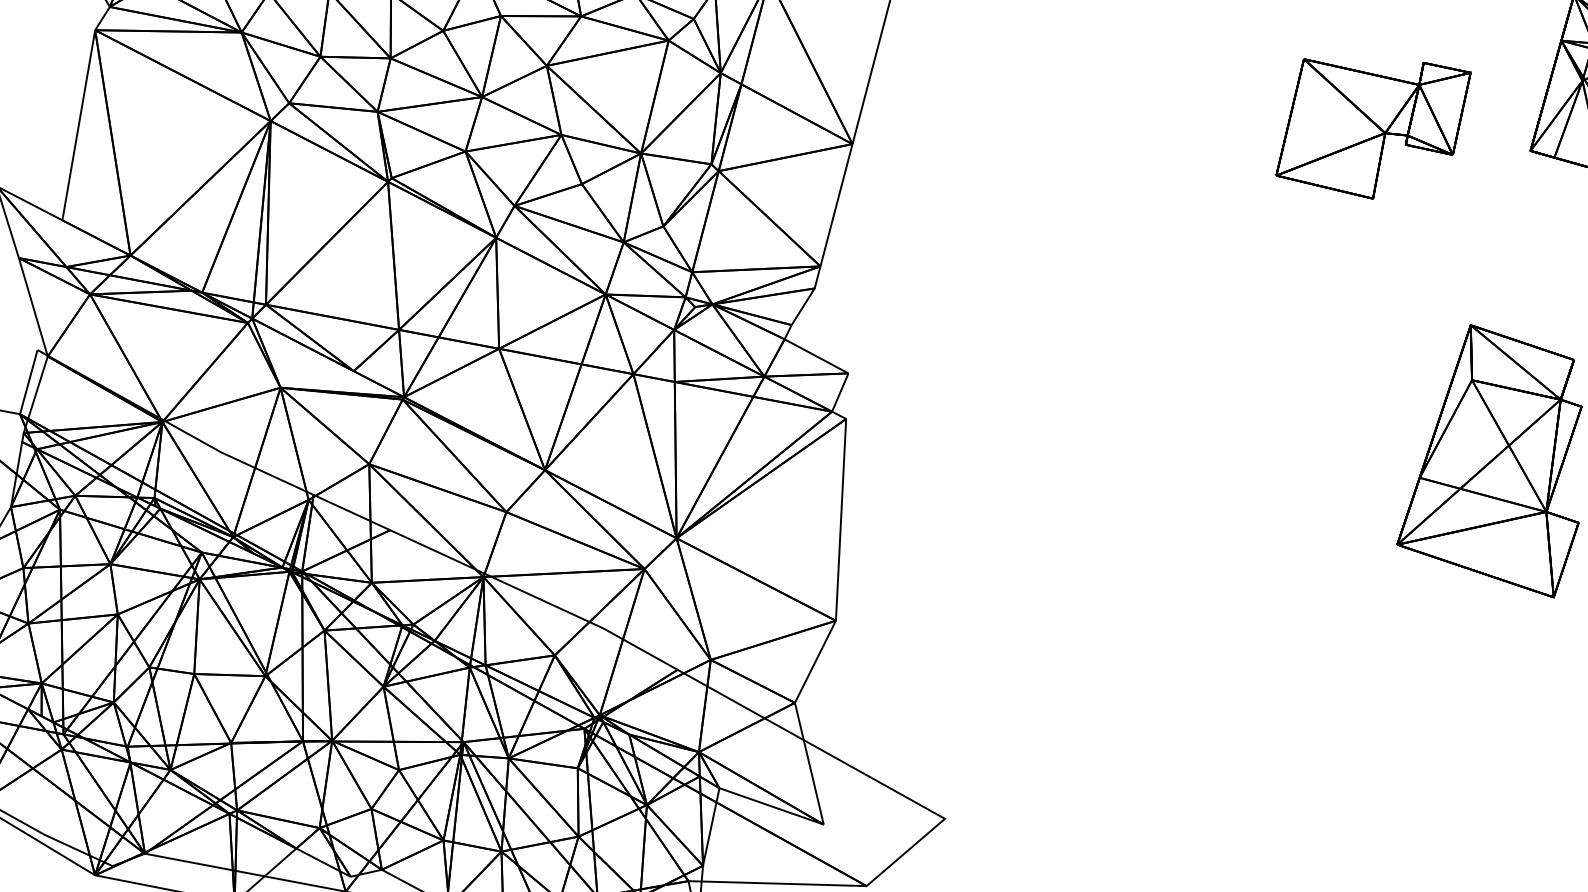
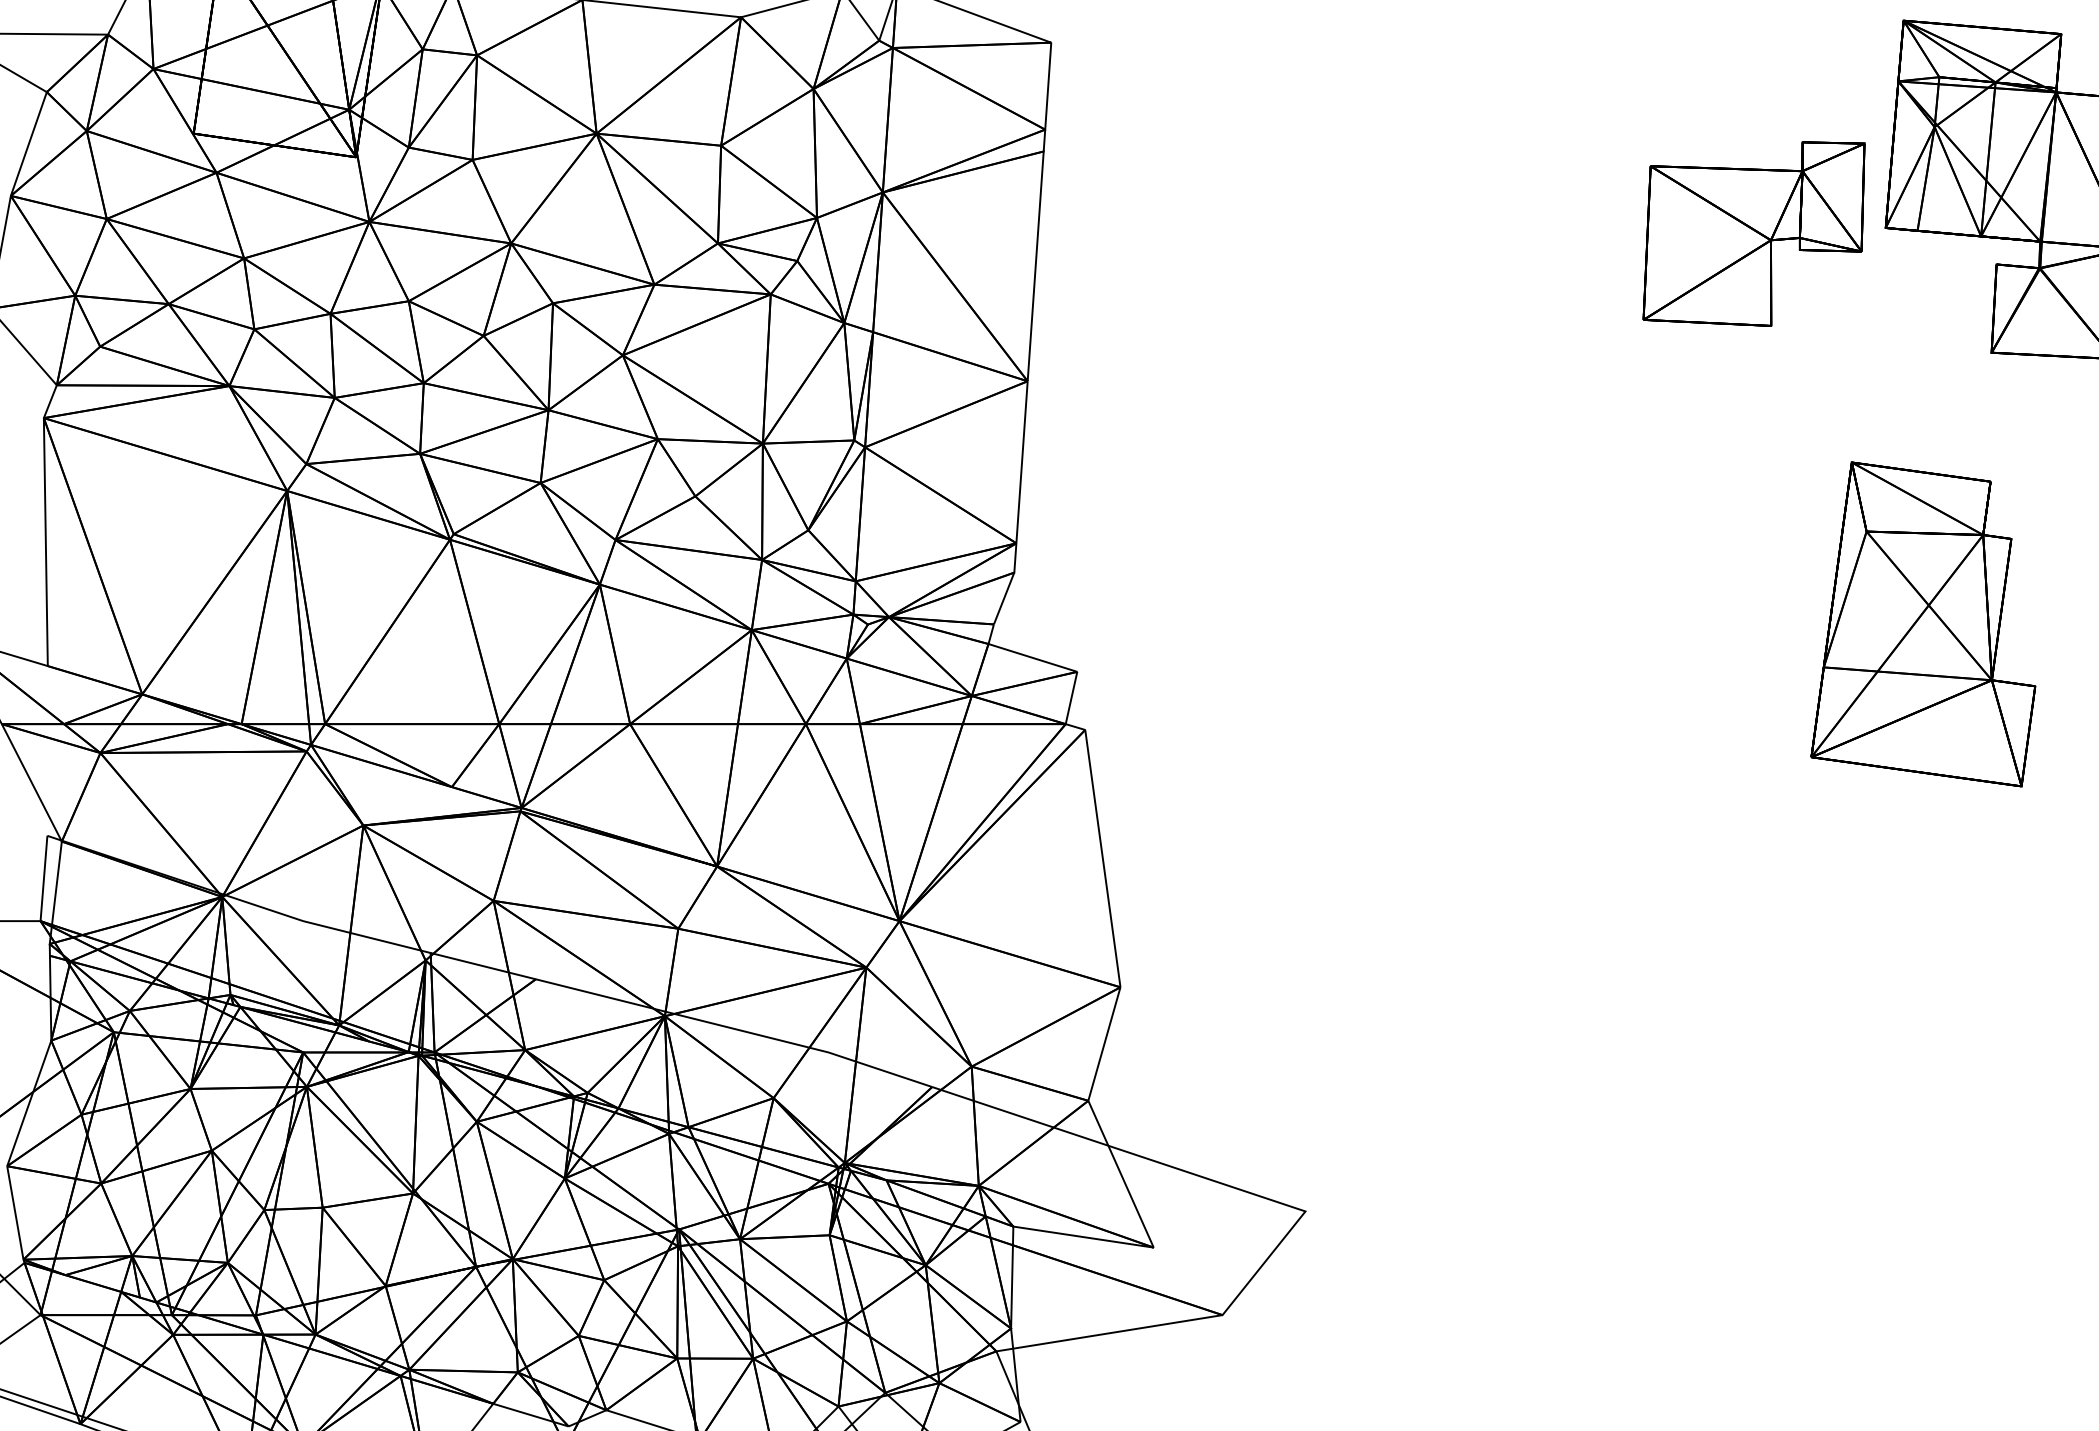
part: (1372, 125) -> (1753, 233), moved

